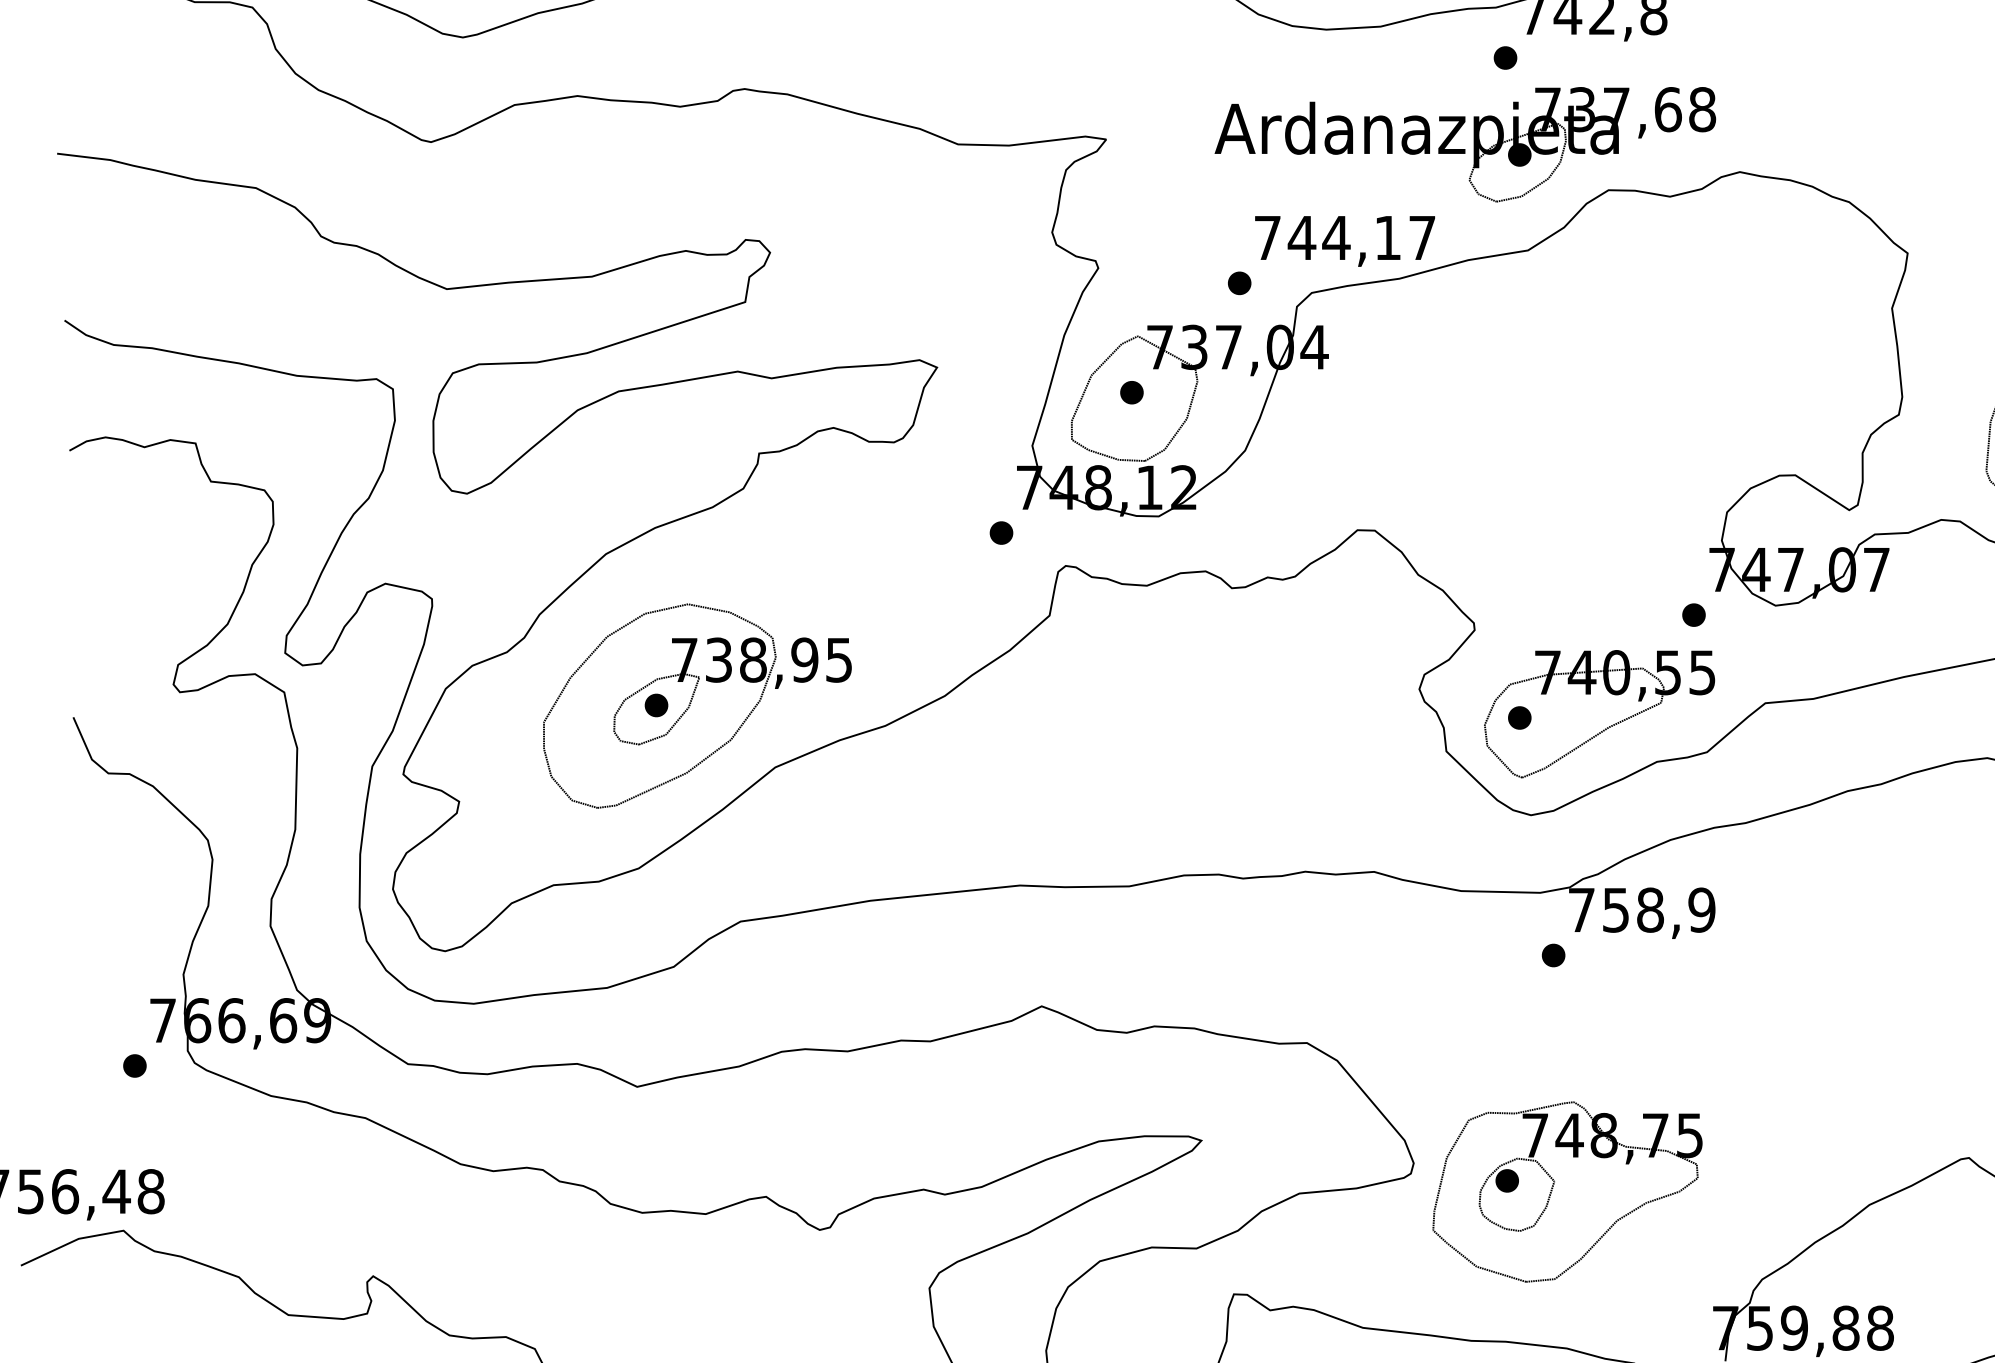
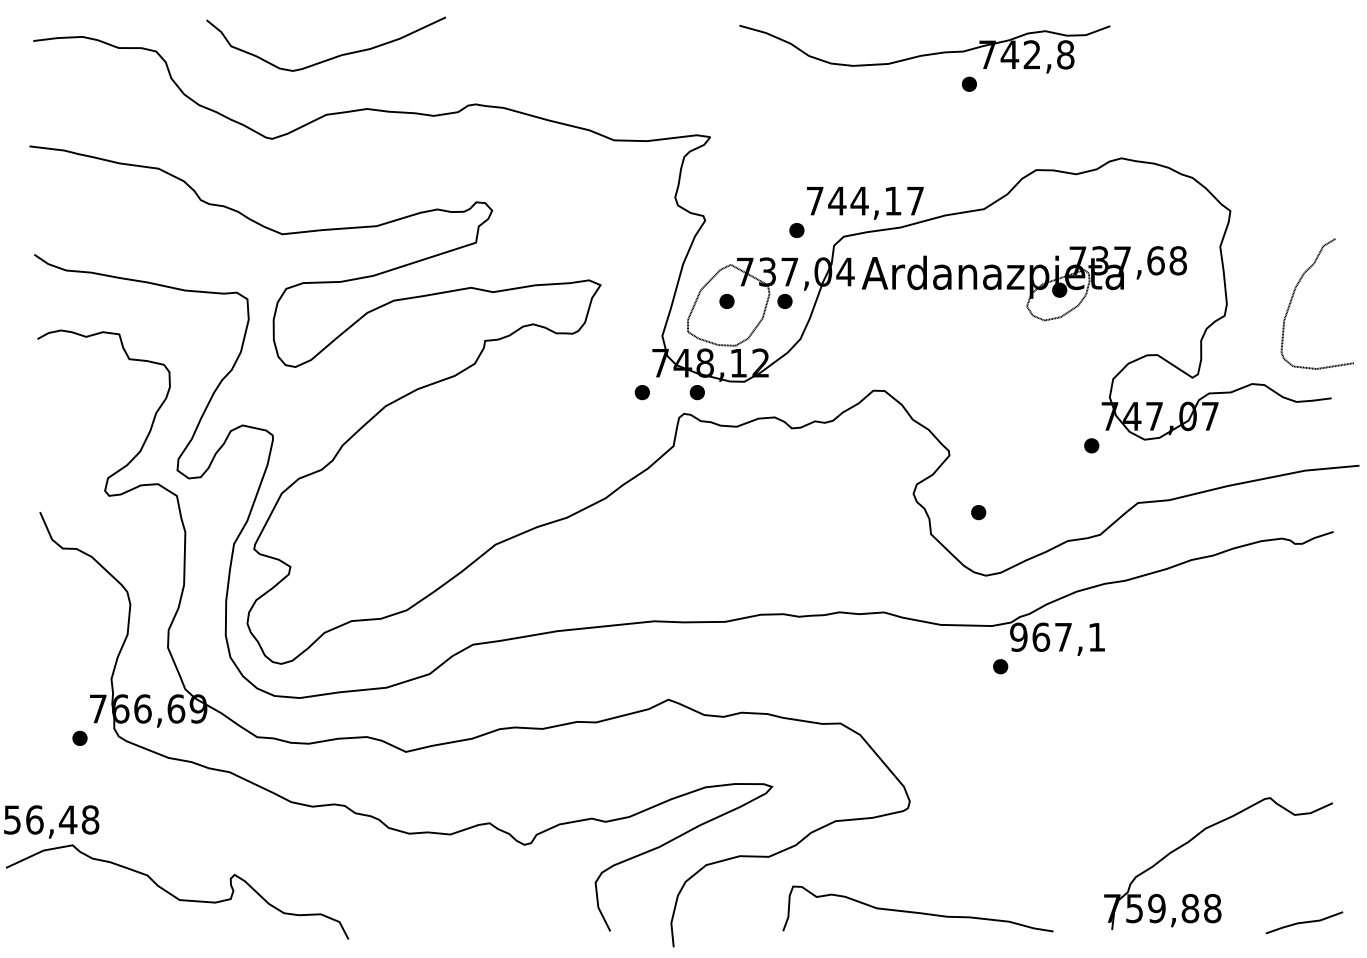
part: (1464, 144) -> (1023, 283), moved
part: (1220, 392) -> (784, 301), added
part: (1084, 532) -> (696, 392), added
part: (696, 705) -> (444, 504), removed
part: (1599, 713) -> (1030, 509), removed
text: (1641, 908) -> (1057, 636), 758,9 -> 967,1
part: (1567, 1192) -> (1009, 820), removed

